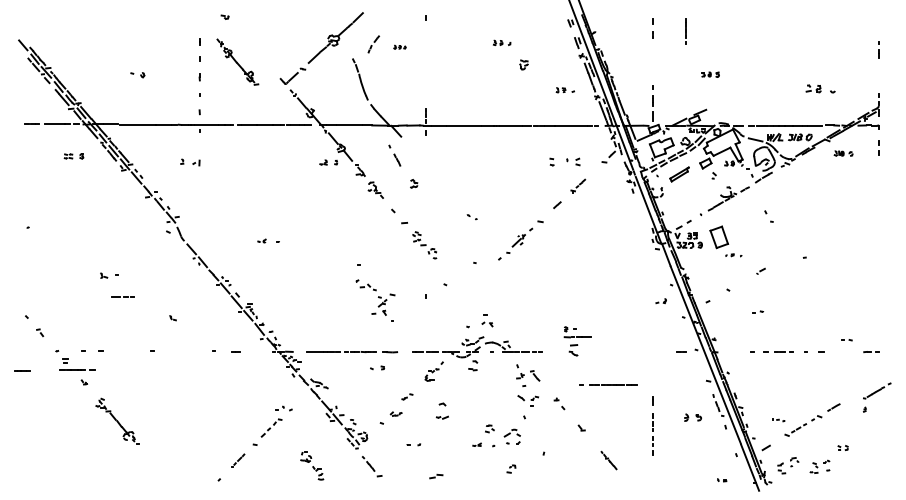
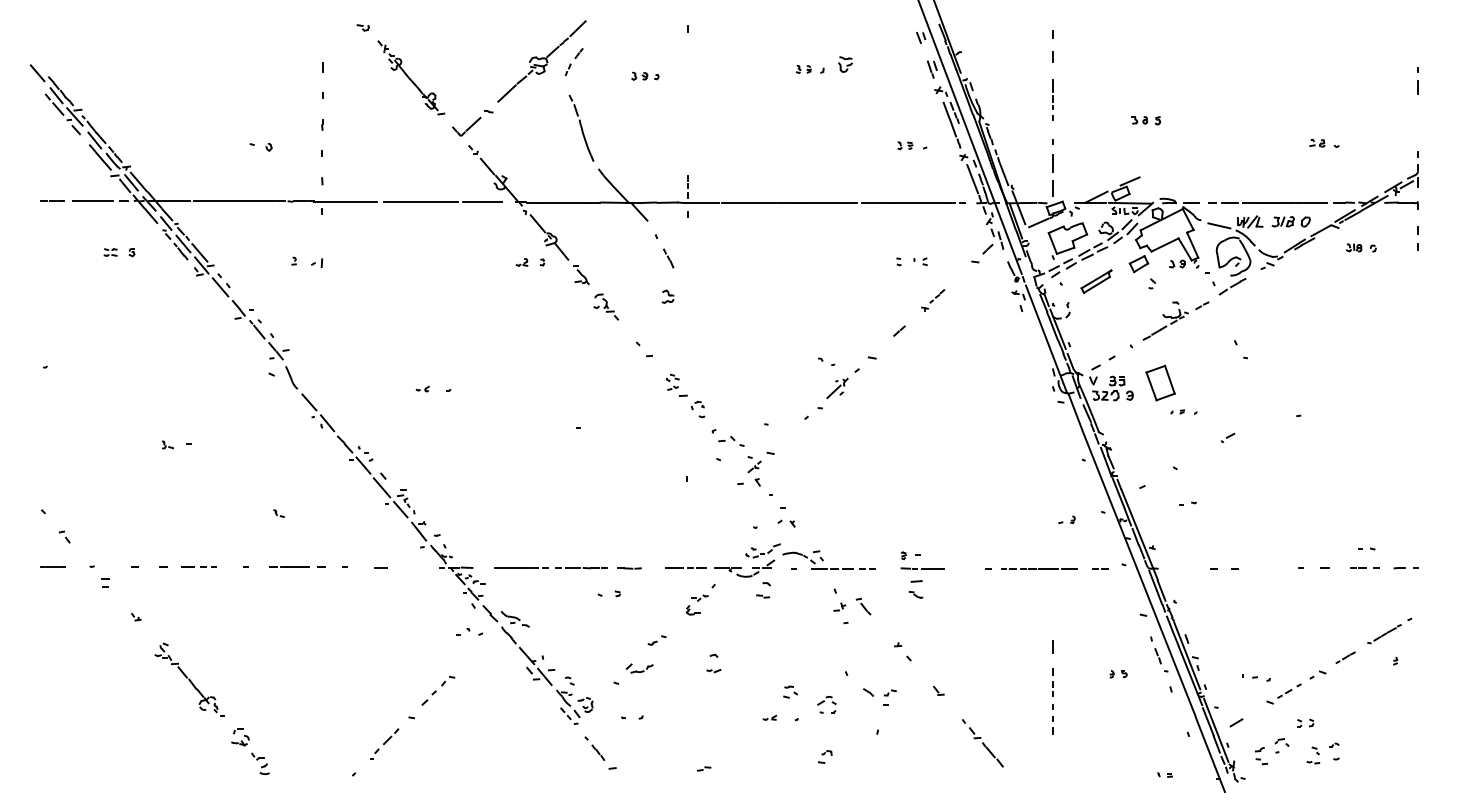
line: (685, 31) -> (1052, 99), moved
part: (373, 44) -> (573, 62), moved
part: (399, 47) -> (644, 76), size x1.43
part: (237, 61) -> (410, 76), moved
part: (523, 64) -> (844, 63), moved
part: (137, 75) -> (260, 147), moved
part: (820, 88) -> (1323, 142), size x0.62
part: (394, 155) -> (664, 251), moved
part: (565, 162) -> (912, 262), size x0.62
part: (398, 216) -> (643, 349), size x0.62
part: (471, 217) -> (825, 362), moved
line: (123, 296) -> (199, 565), moved
part: (375, 300) -> (743, 462), moved
part: (660, 301) -> (1065, 520), moved
part: (758, 311) -> (1188, 502), moved
part: (577, 341) -> (922, 575), moved
line: (783, 351) -> (1364, 567), moved
line: (77, 369) -> (297, 565), moved
line: (22, 370) -> (52, 565), moved
line: (608, 384) -> (1031, 567), moved
part: (877, 390) -> (1390, 630), moved
part: (527, 400) -> (878, 696), moved
part: (283, 408) -> (468, 631), moved
part: (442, 410) -> (714, 662), size x0.71
part: (396, 413) -> (639, 667), size x1.43
part: (693, 417) -> (1119, 673), size x0.62
part: (778, 419) -> (1256, 677), size x1.43
part: (512, 436) -> (827, 704), size x0.71
part: (413, 444) -> (631, 717), moved
part: (842, 447) -> (1304, 722), moved
part: (238, 460) -> (384, 743), size x1.43
part: (608, 460) -> (981, 743), size x1.67
part: (312, 465) -> (250, 751), moved
part: (436, 476) -> (704, 768), size x0.62

